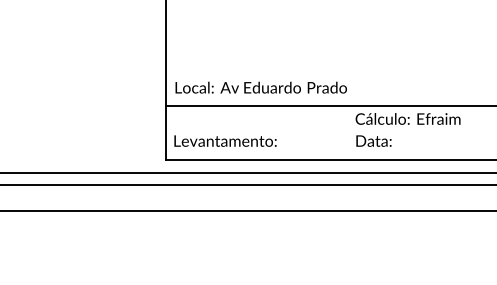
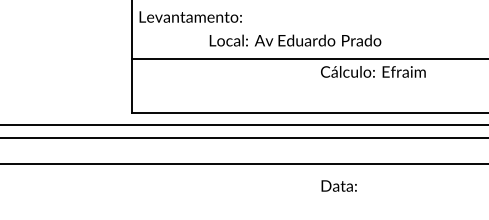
text: (260, 87) -> (294, 40), moved
text: (225, 140) -> (190, 16), moved
text: (373, 140) -> (338, 185), moved

